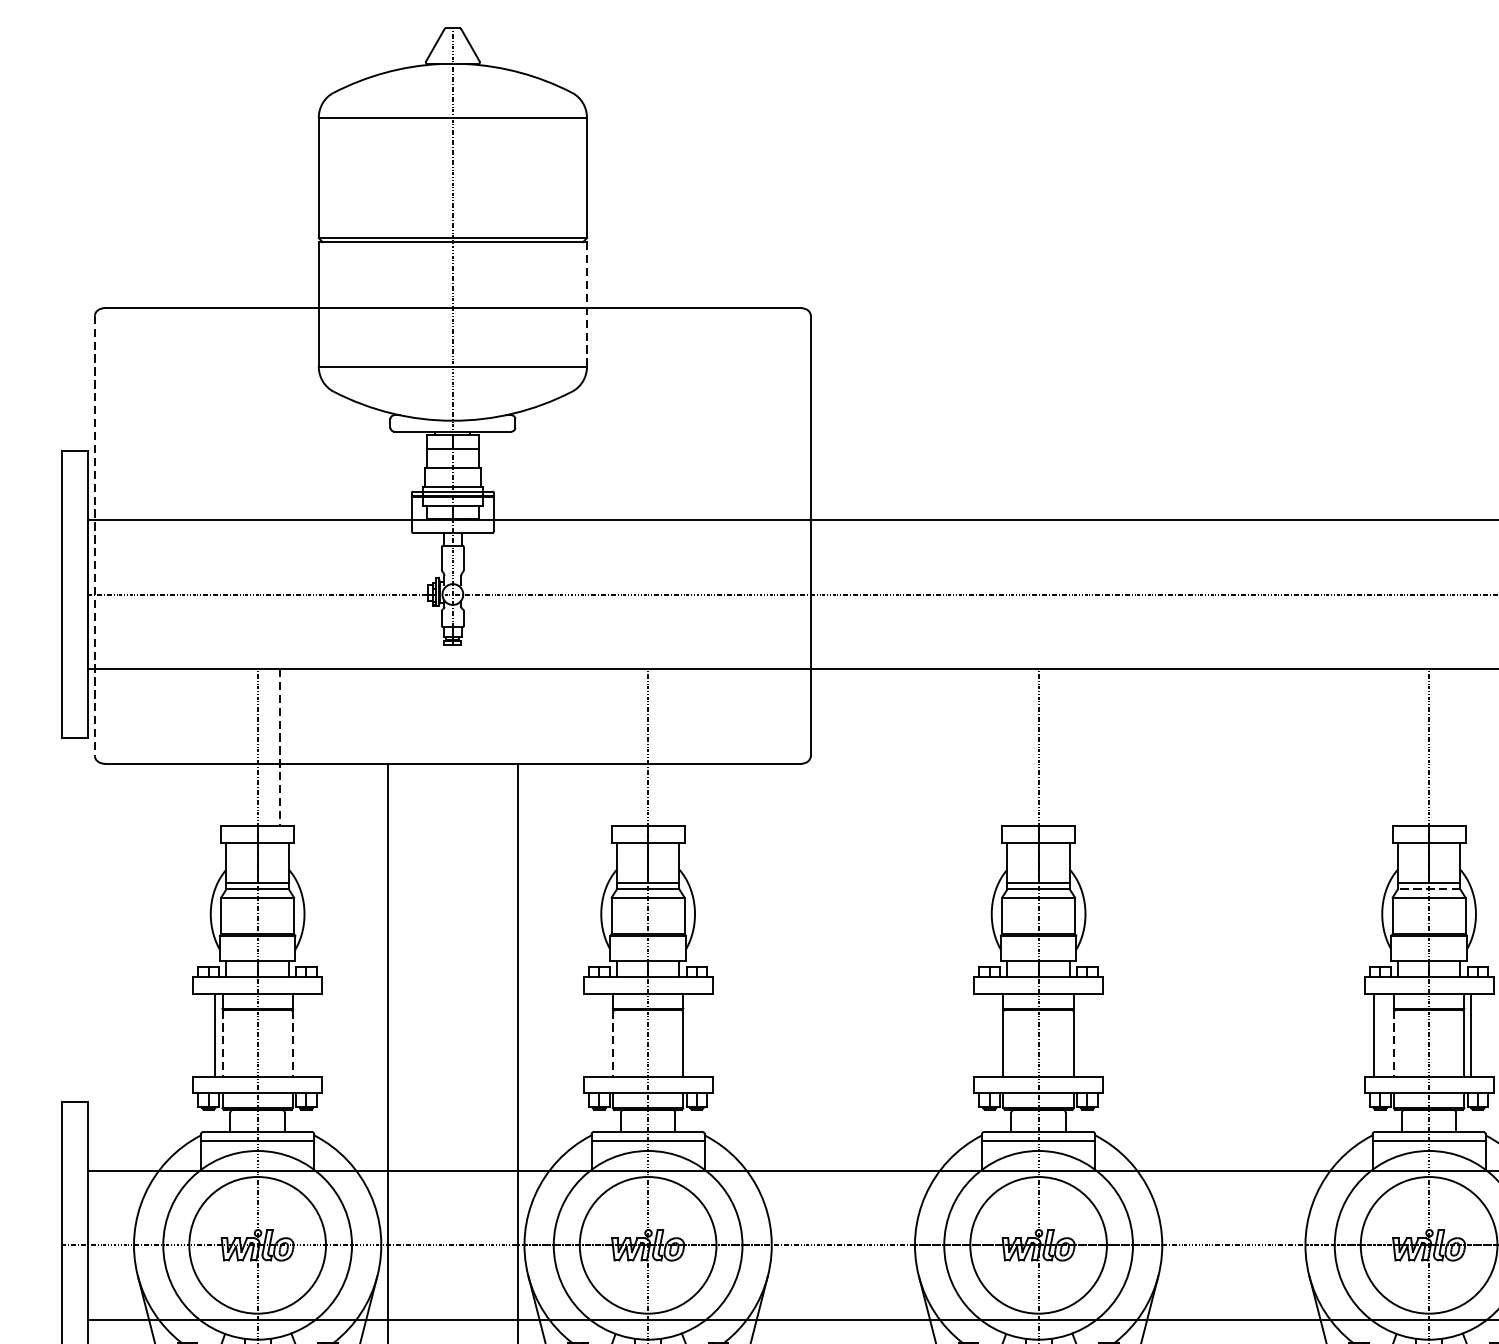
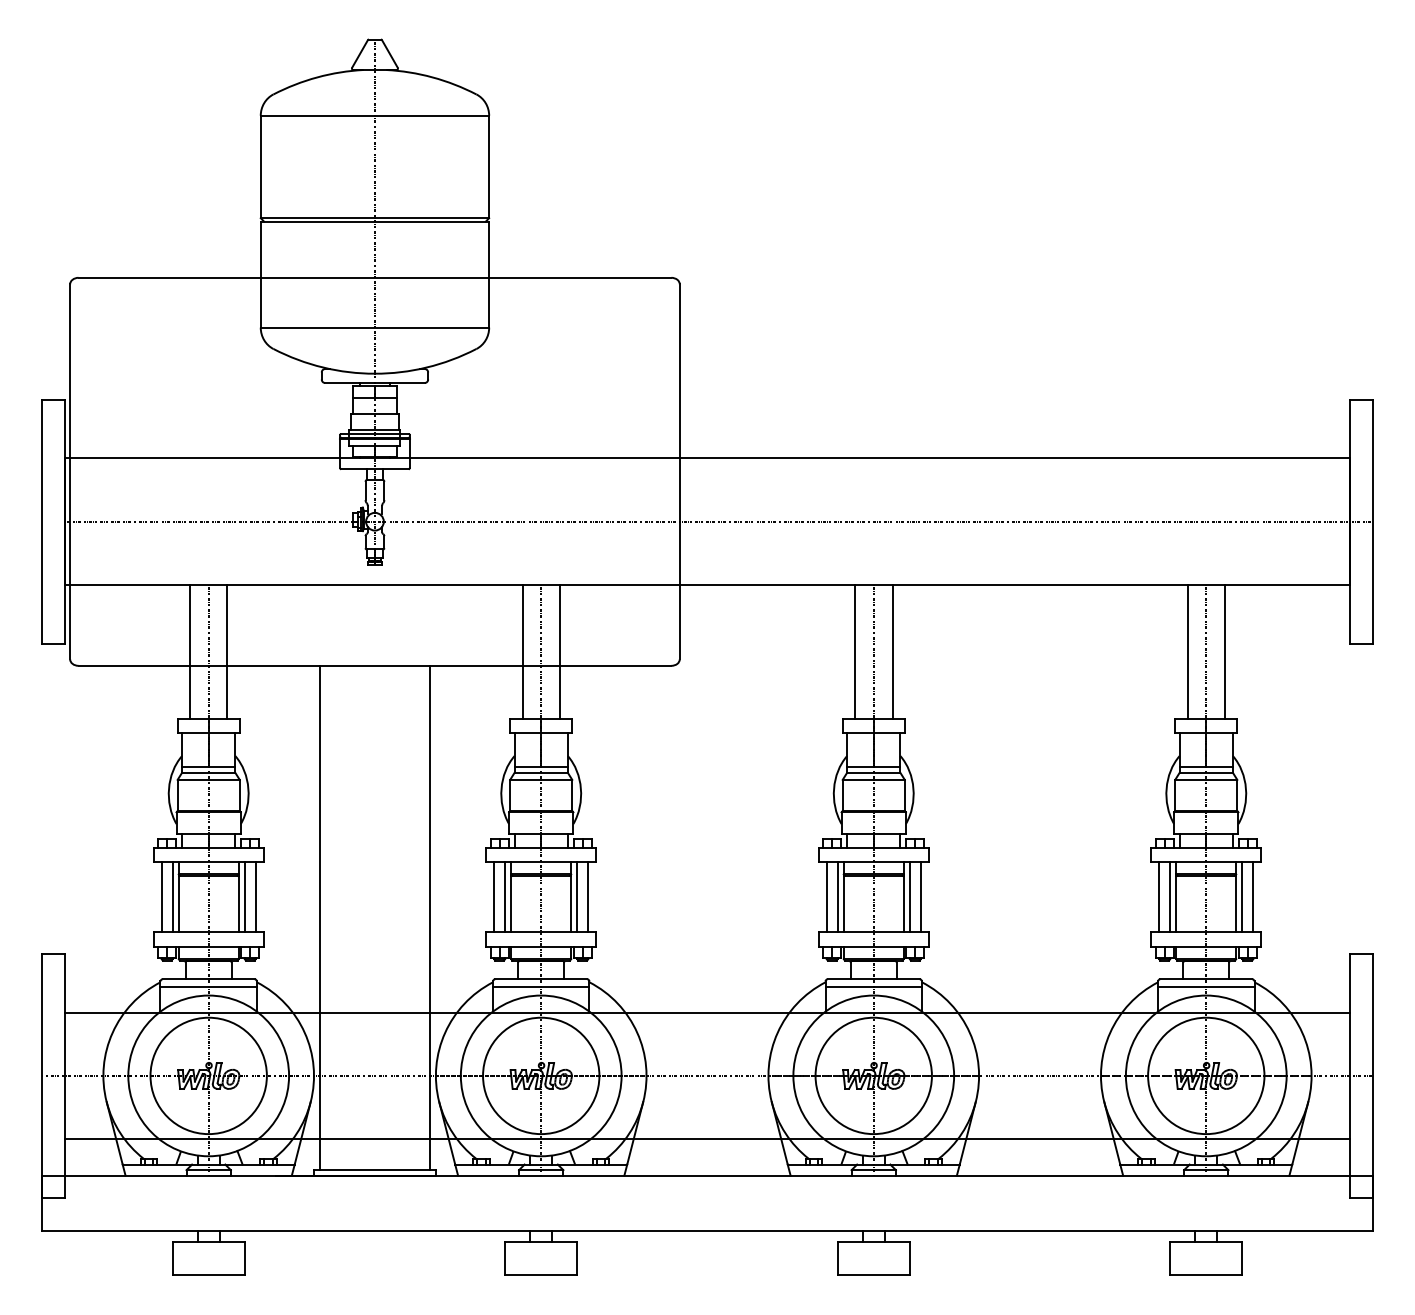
line: (587, 304) -> (489, 274), dashed -> solid
line: (95, 535) -> (70, 471), dashed -> solid
line: (236, 748) -> (190, 652), added
line: (279, 748) -> (227, 652), dashed -> solid
line: (626, 748) -> (522, 652), added
line: (669, 748) -> (559, 652), added
line: (1017, 748) -> (855, 652), added
line: (1060, 748) -> (892, 652), added
line: (1407, 748) -> (1187, 652), added
line: (1450, 748) -> (1224, 652), added
line: (1429, 889) -> (1206, 772), dashed -> solid
line: (202, 1034) -> (161, 896), added
line: (299, 1034) -> (244, 896), added
line: (312, 1034) -> (255, 896), added
line: (593, 1034) -> (494, 896), added
line: (606, 1034) -> (505, 896), added
line: (690, 1034) -> (577, 896), added
line: (703, 1034) -> (588, 896), added
line: (983, 1034) -> (826, 896), added
line: (996, 1034) -> (837, 896), added
line: (1080, 1034) -> (909, 896), added
line: (1093, 1034) -> (920, 896), added
line: (1387, 1034) -> (1170, 896), added
line: (1484, 1034) -> (1253, 896), added
line: (222, 1044) -> (178, 904), dashed -> solid
line: (292, 1044) -> (238, 904), dashed -> solid
line: (613, 1044) -> (511, 904), dashed -> solid
line: (1394, 1044) -> (1176, 904), dashed -> solid

